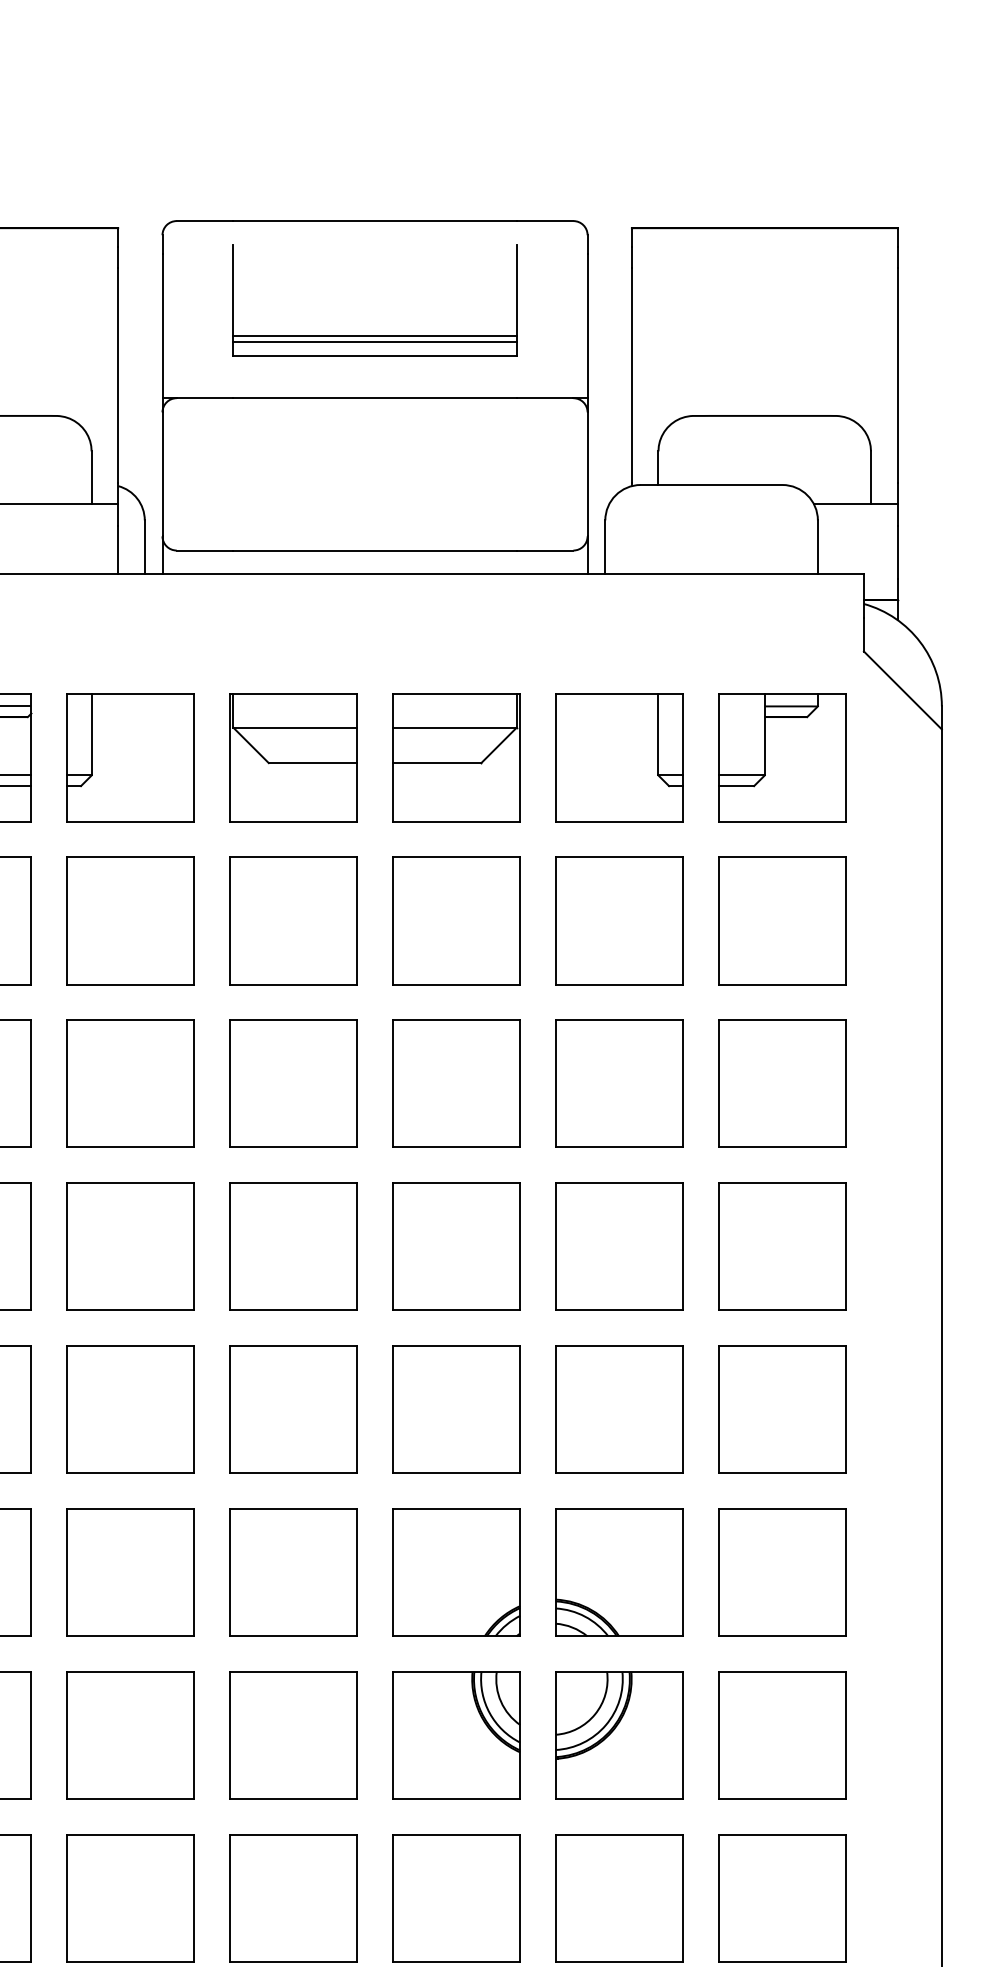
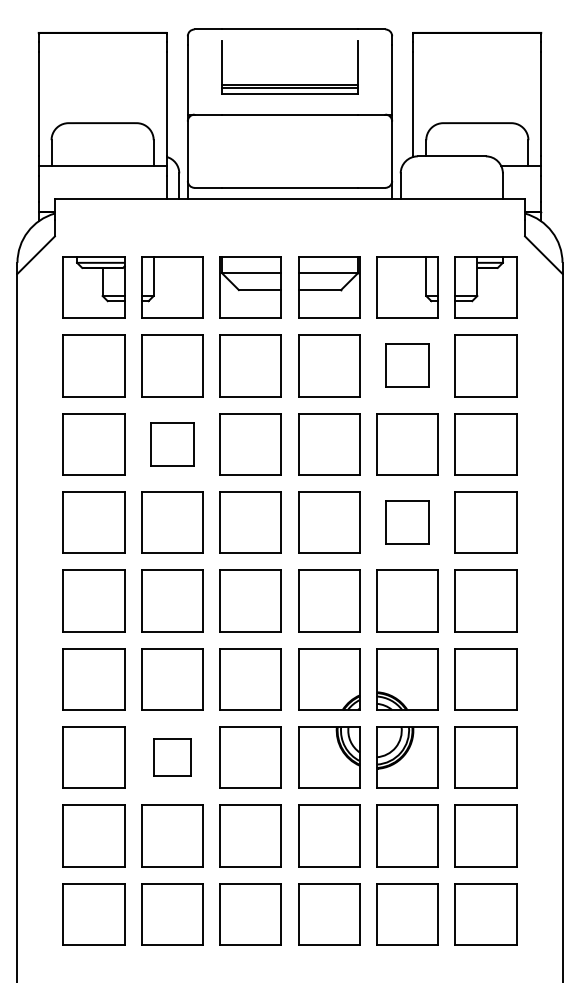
part: (619, 919) -> (407, 365), size x0.7
part: (130, 1084) -> (172, 444), size x0.7
part: (619, 1246) -> (407, 522), size x0.7
part: (130, 1735) -> (172, 757), size x0.6

